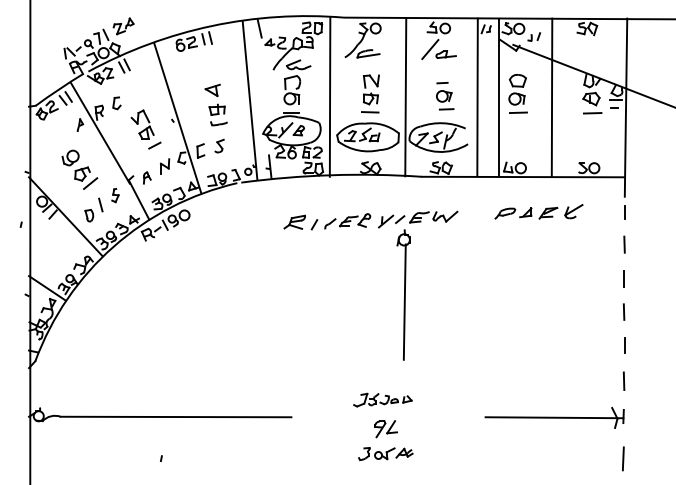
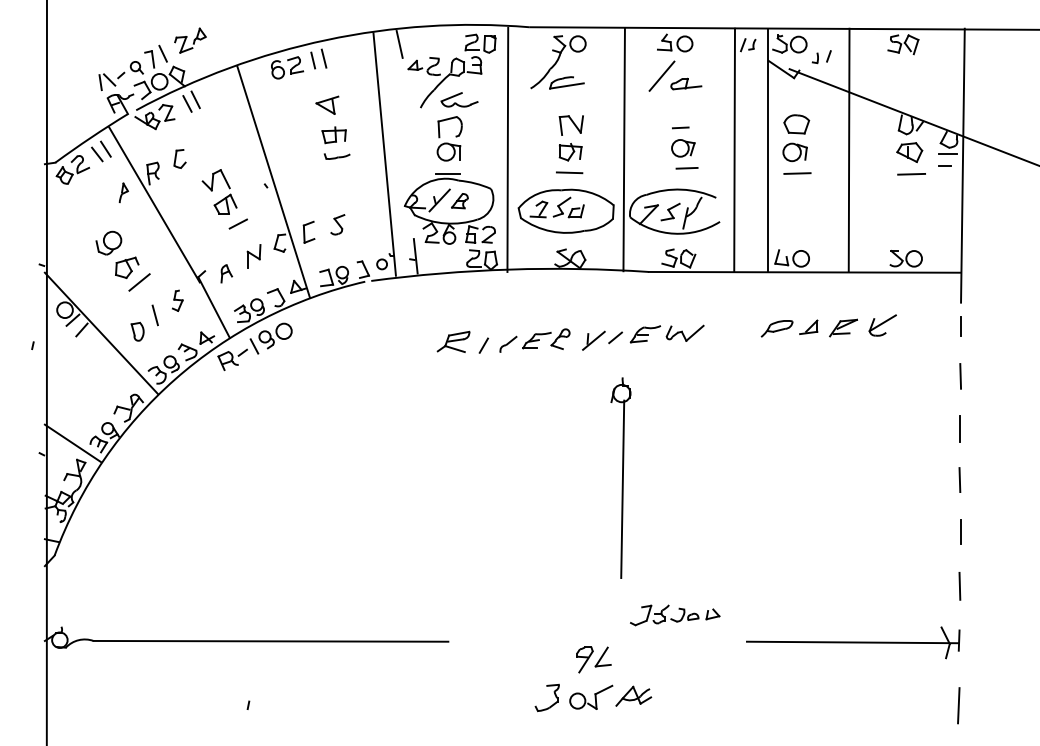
part: (215, 104) -> (331, 126), moved
part: (403, 294) -> (620, 477), moved
part: (382, 399) -> (674, 614), moved
part: (385, 454) -> (593, 698), size x1.4

